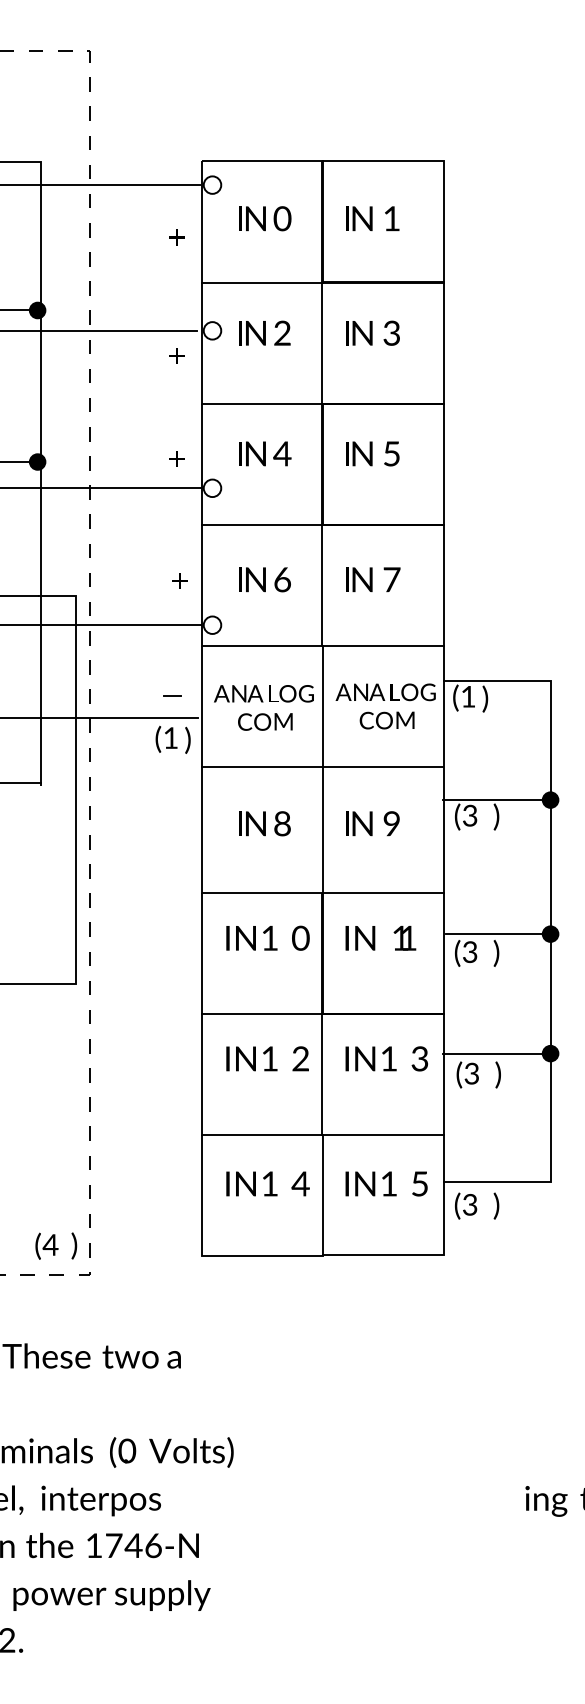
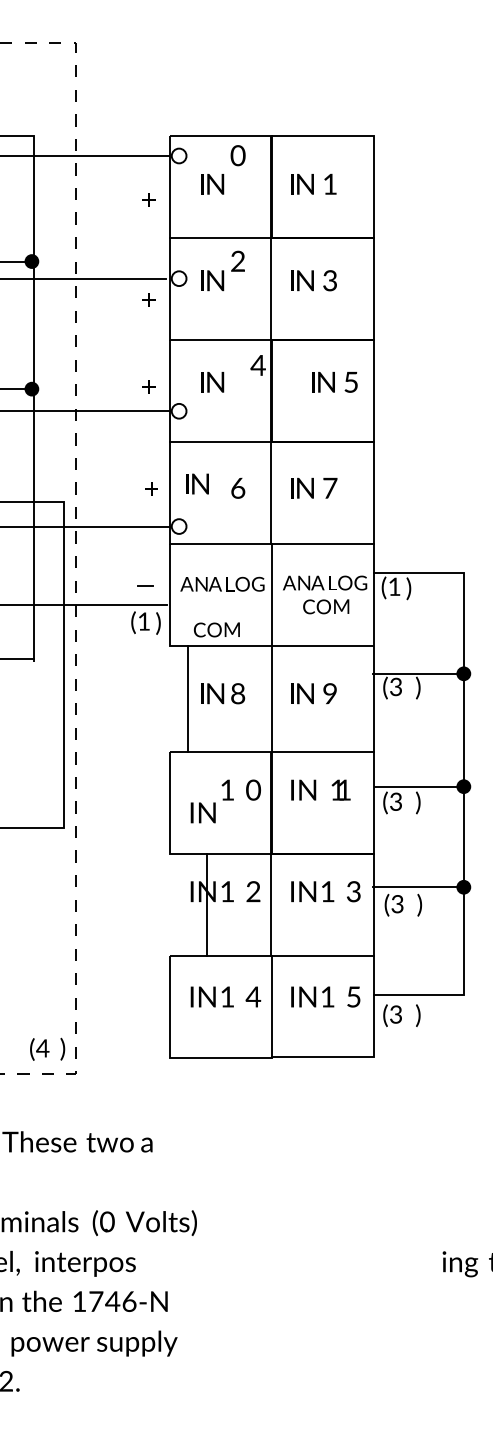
text: (282, 218) -> (238, 155), moved
text: (282, 332) -> (238, 260), moved
text: (282, 453) -> (258, 365), moved
text: (372, 453) -> (334, 381), moved
text: (252, 579) -> (197, 483), moved
text: (265, 721) -> (217, 629), moved
line: (201, 829) -> (188, 698), moved
text: (240, 938) -> (202, 813), moved
line: (201, 1074) -> (206, 904), moved

